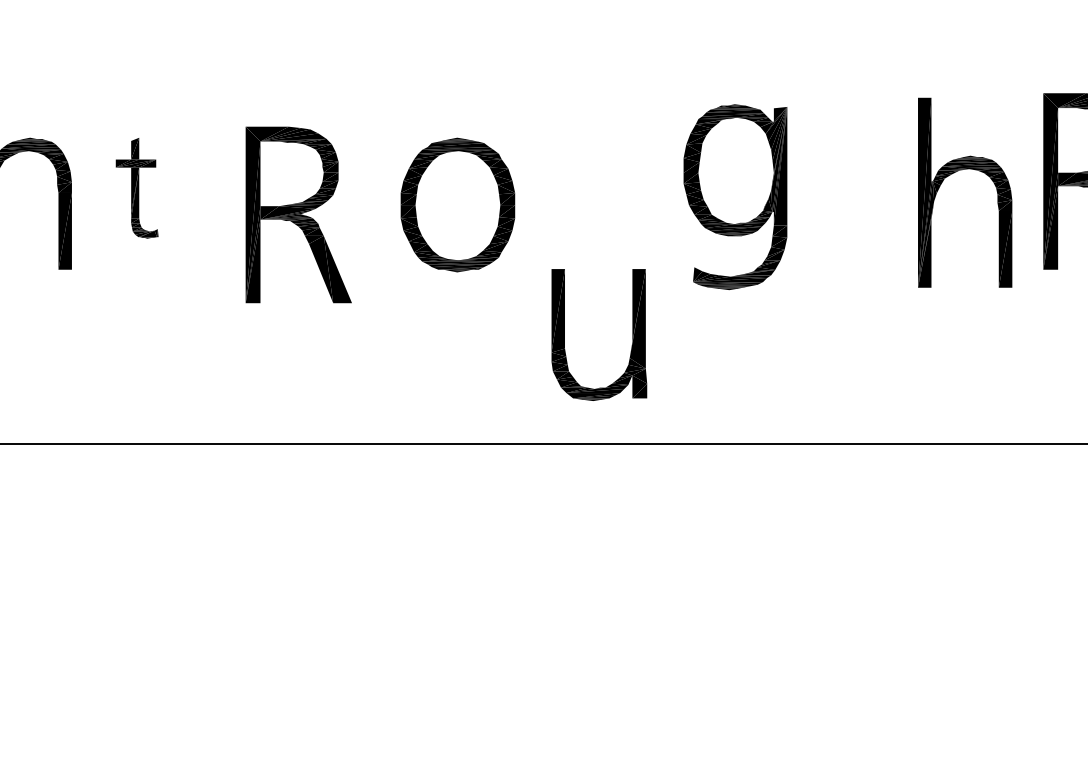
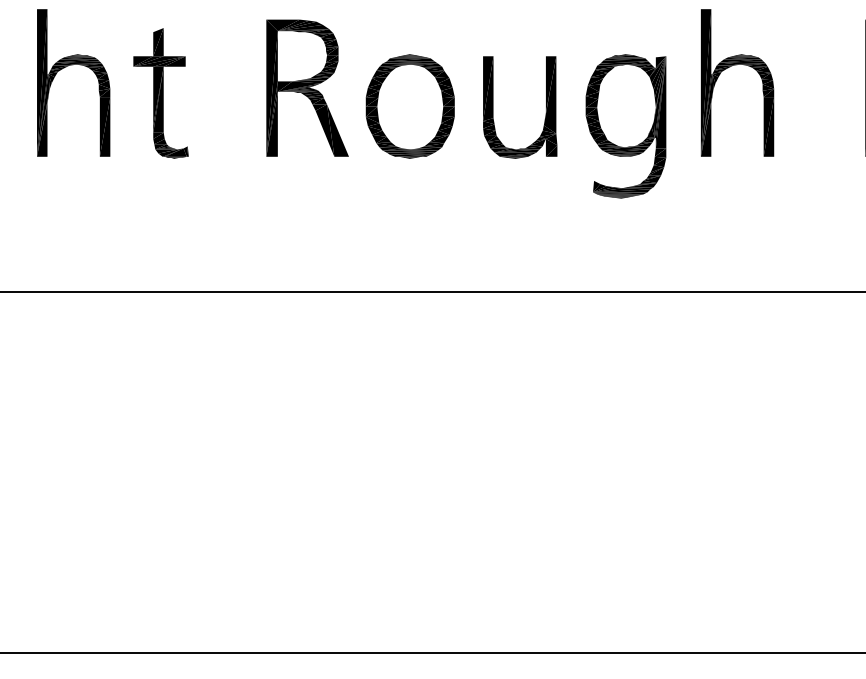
part: (956, 172) -> (730, 67), moved
part: (136, 188) -> (160, 93), size x1.67
part: (734, 197) -> (625, 126), moved
part: (298, 214) -> (307, 87), moved
part: (631, 342) -> (545, 113), moved

